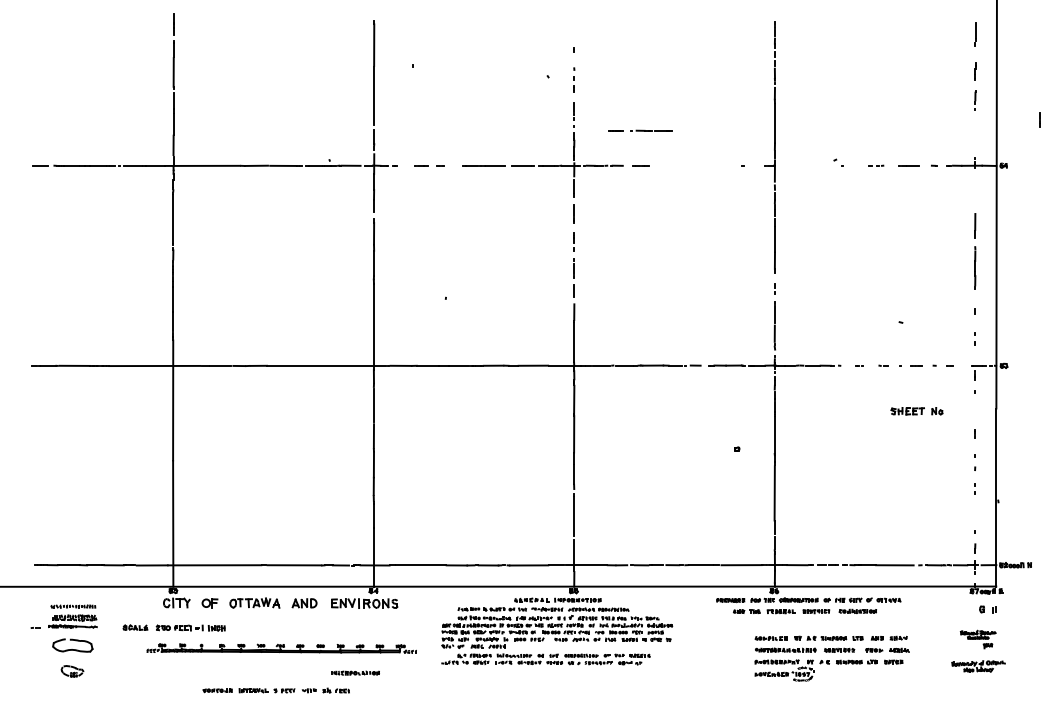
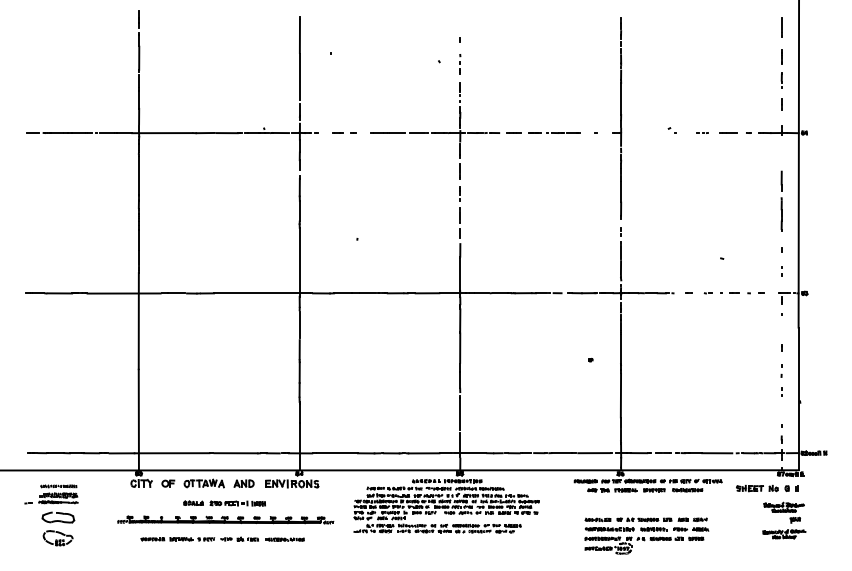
line: (1039, 119) -> (781, 103), moved
line: (640, 130) -> (555, 132), moved
part: (916, 411) -> (757, 488), moved
part: (173, 627) -> (224, 503), moved
part: (977, 639) -> (783, 512), size x1.43
part: (831, 658) -> (646, 535), moved
part: (72, 671) -> (58, 538), size x1.67
part: (275, 690) -> (199, 539), moved

